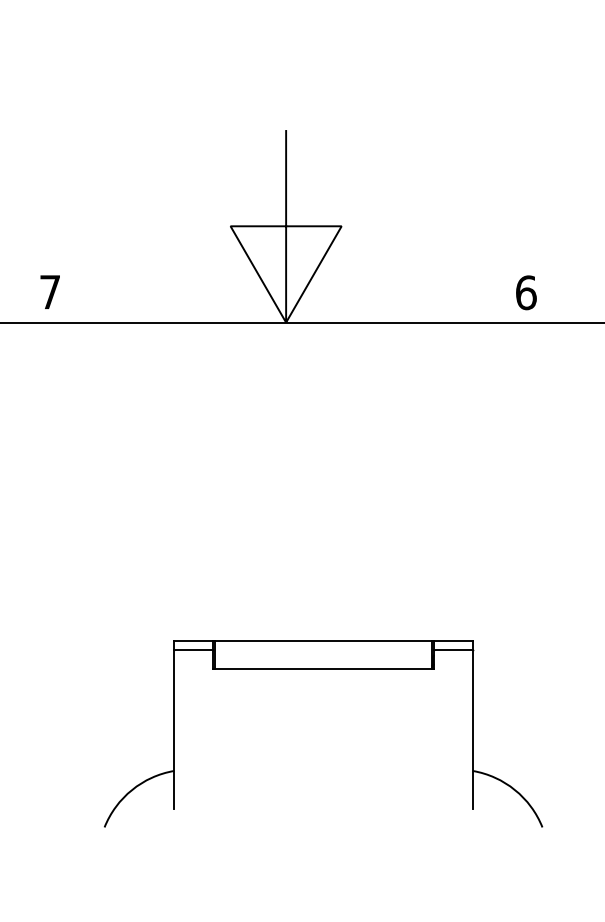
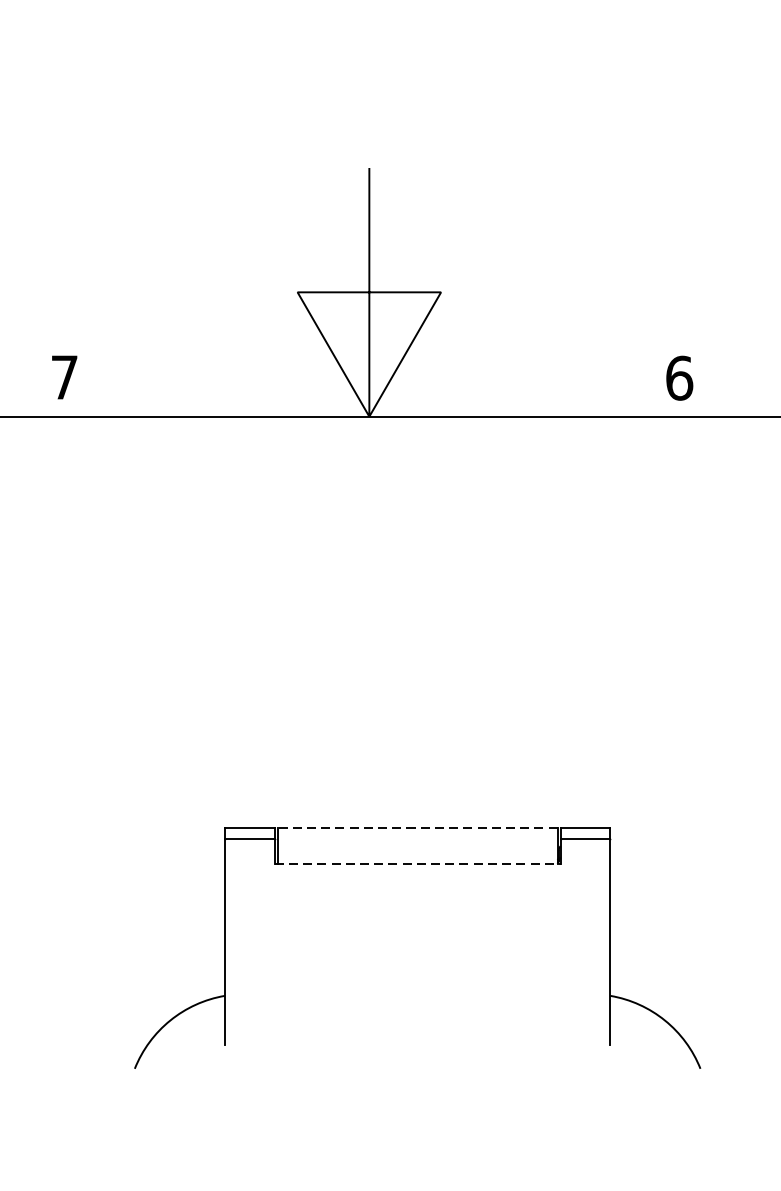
line: (323, 640) -> (417, 827), solid -> dashed
line: (323, 668) -> (417, 863), solid -> dashed

